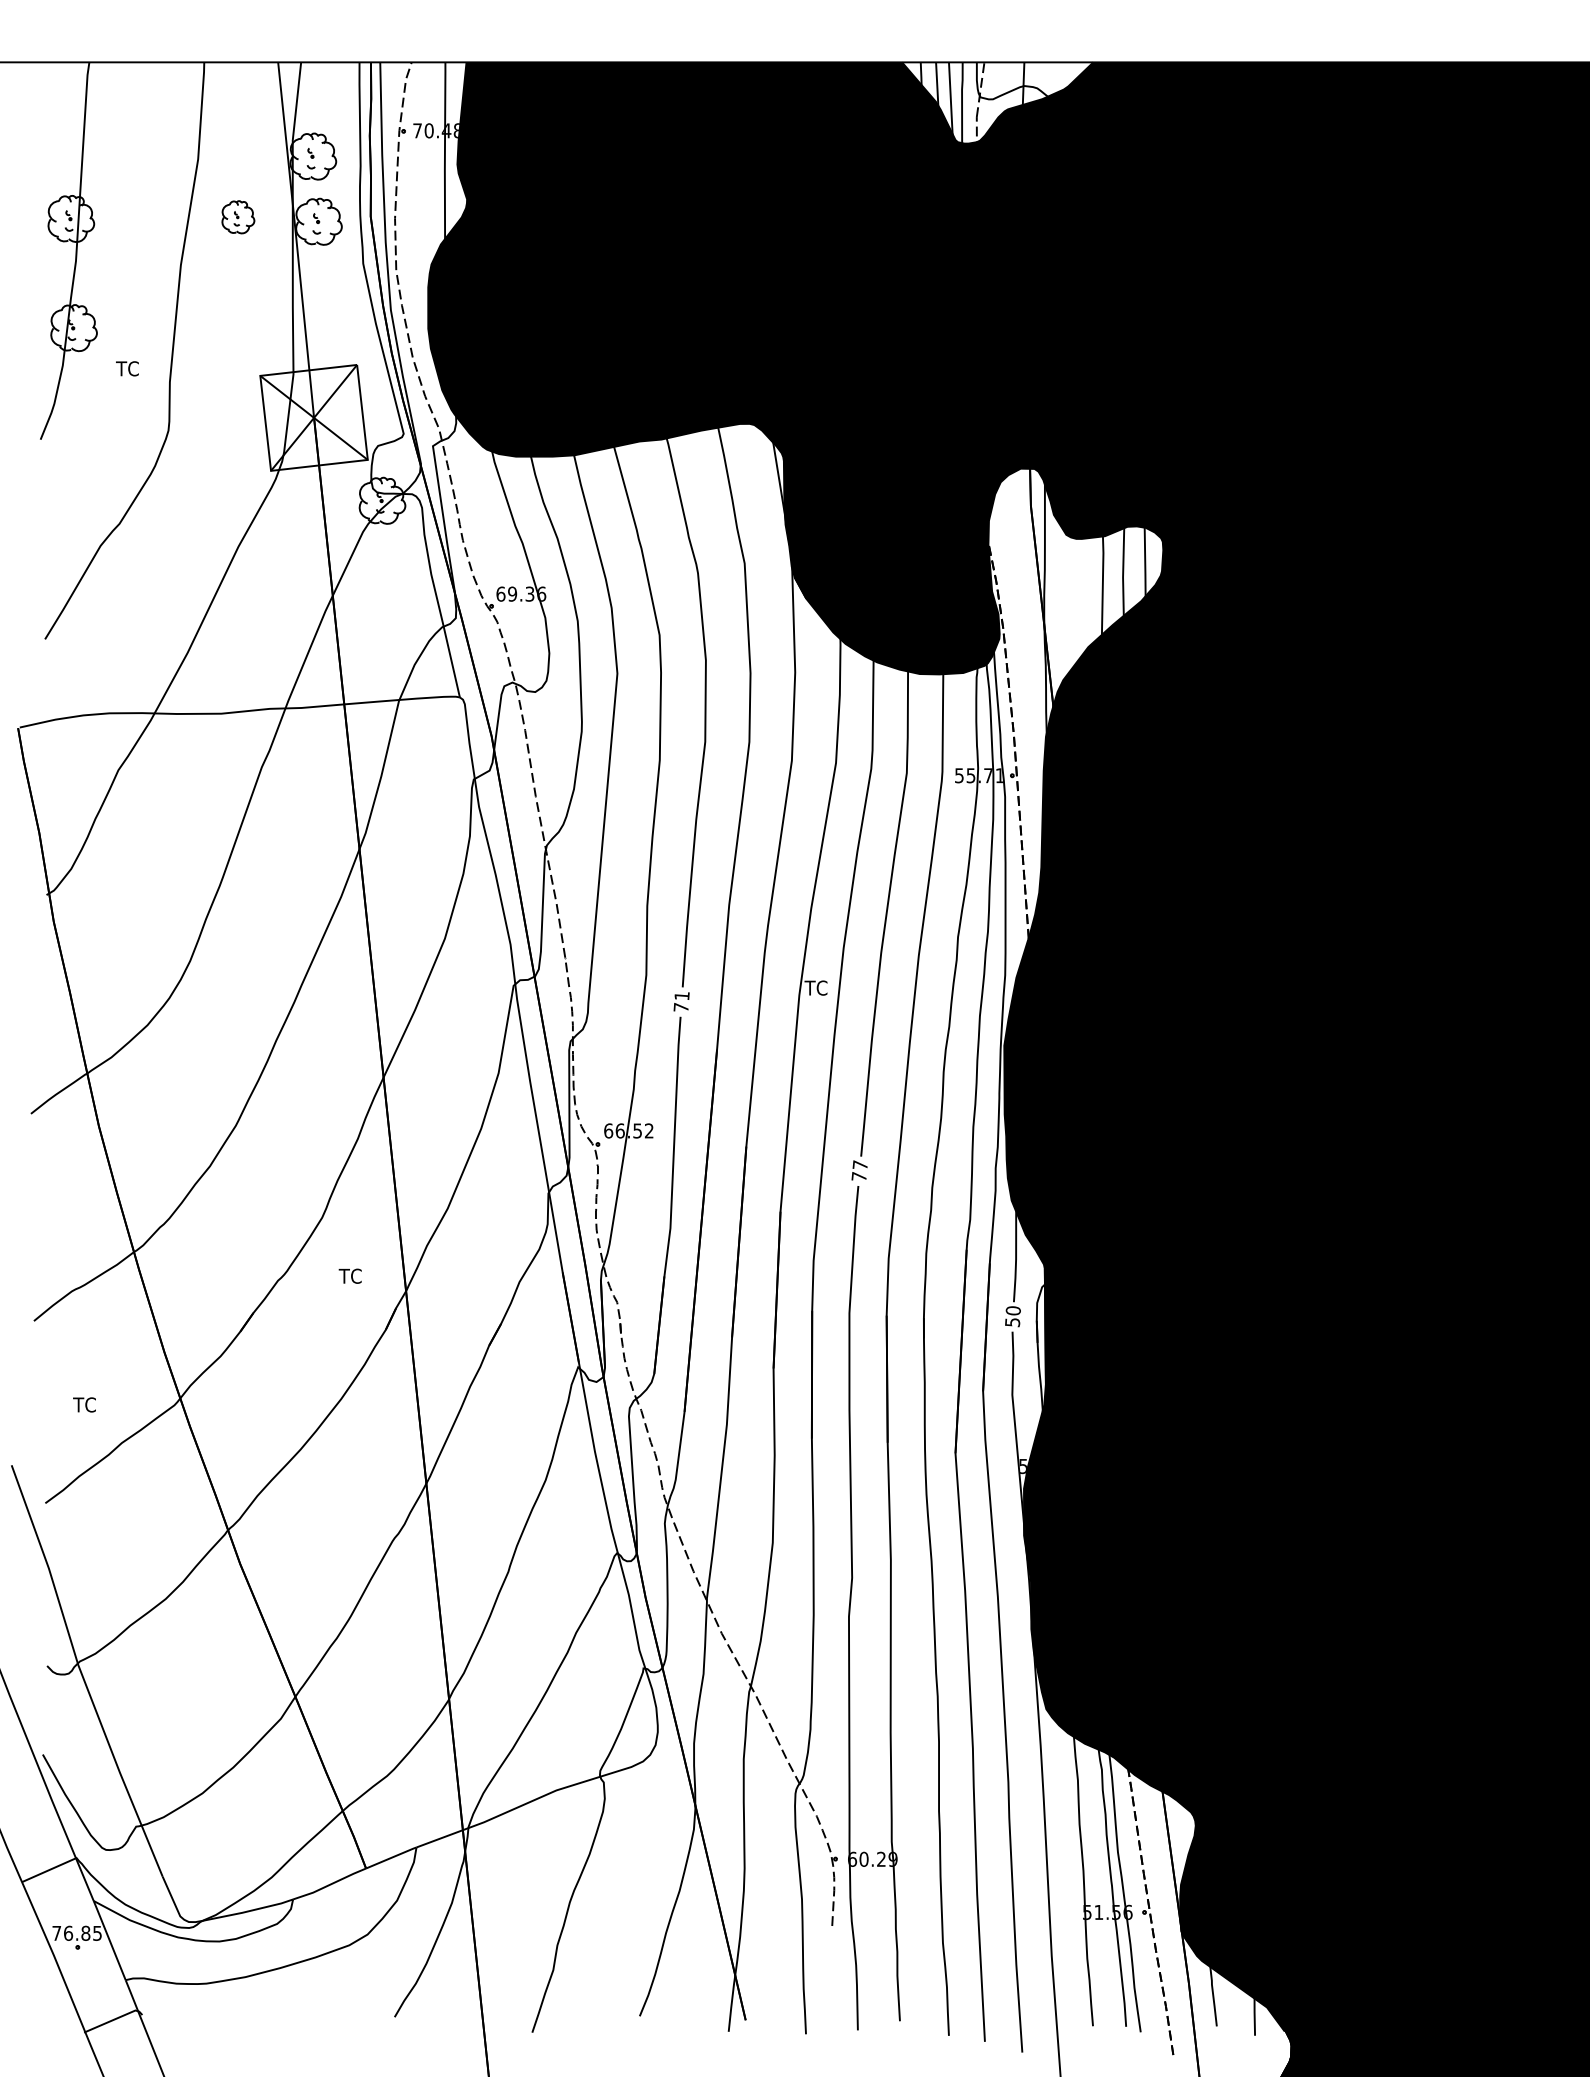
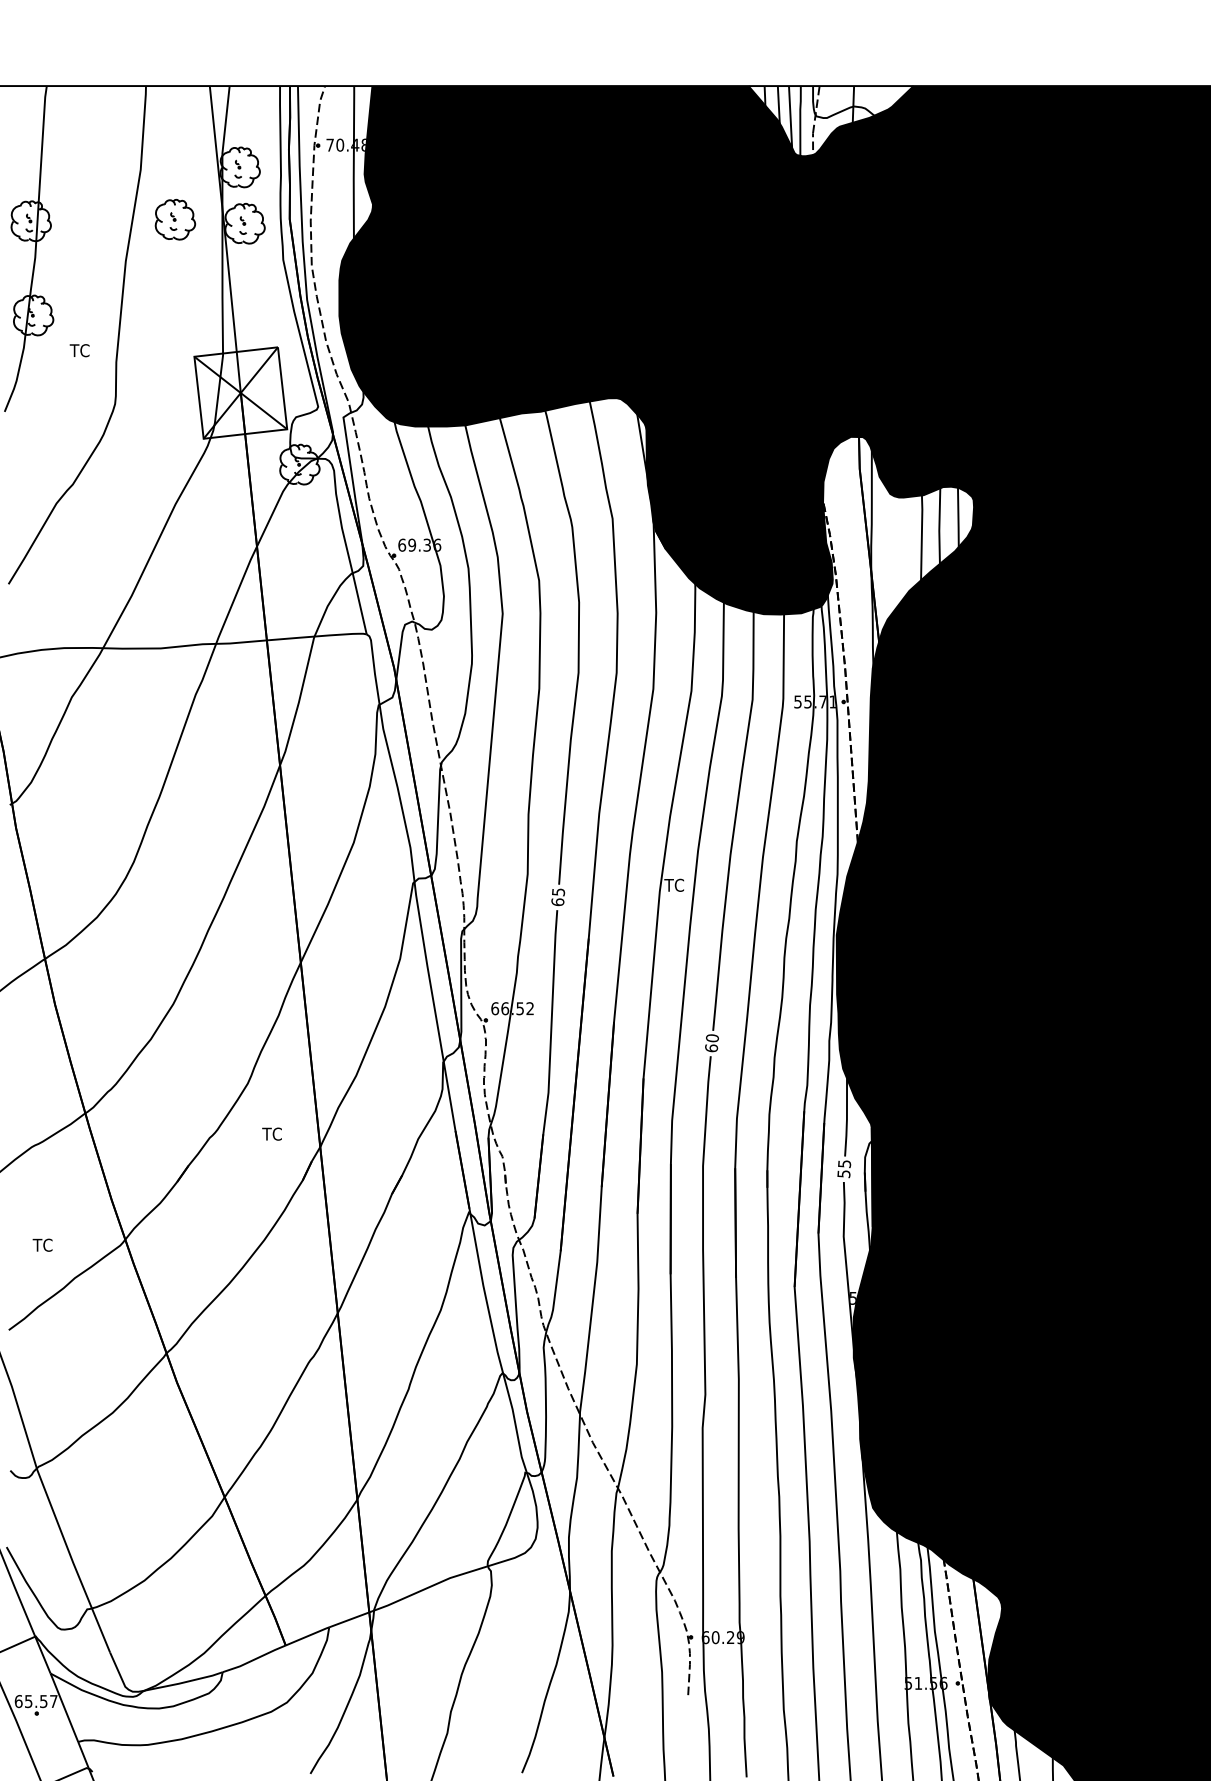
part: (238, 217) -> (175, 220), size x1.43
text: (681, 1002) -> (558, 897), 71 -> 65
text: (859, 1170) -> (711, 1042), 77 -> 60
text: (1012, 1310) -> (843, 1163), 50 -> 55
text: (76, 1932) -> (35, 1700), 76.85 -> 65.57

